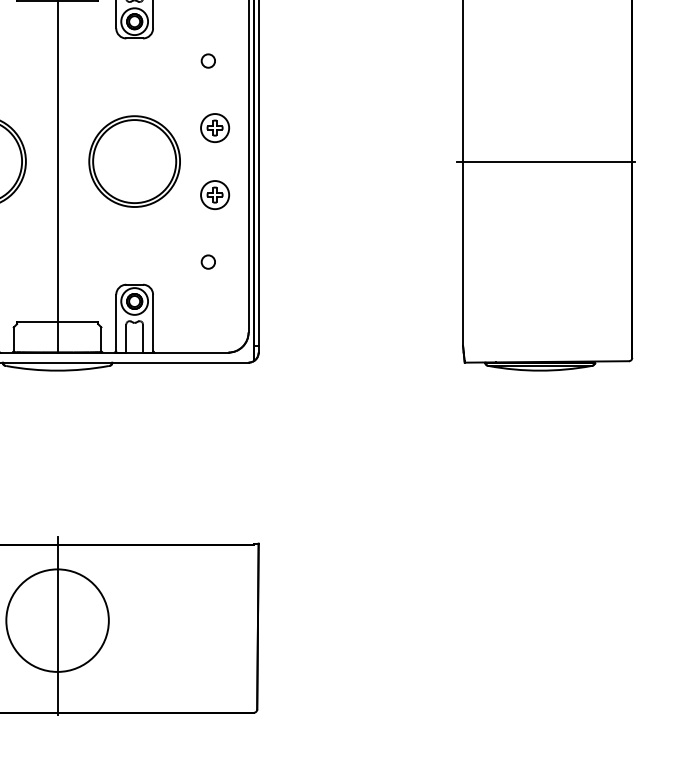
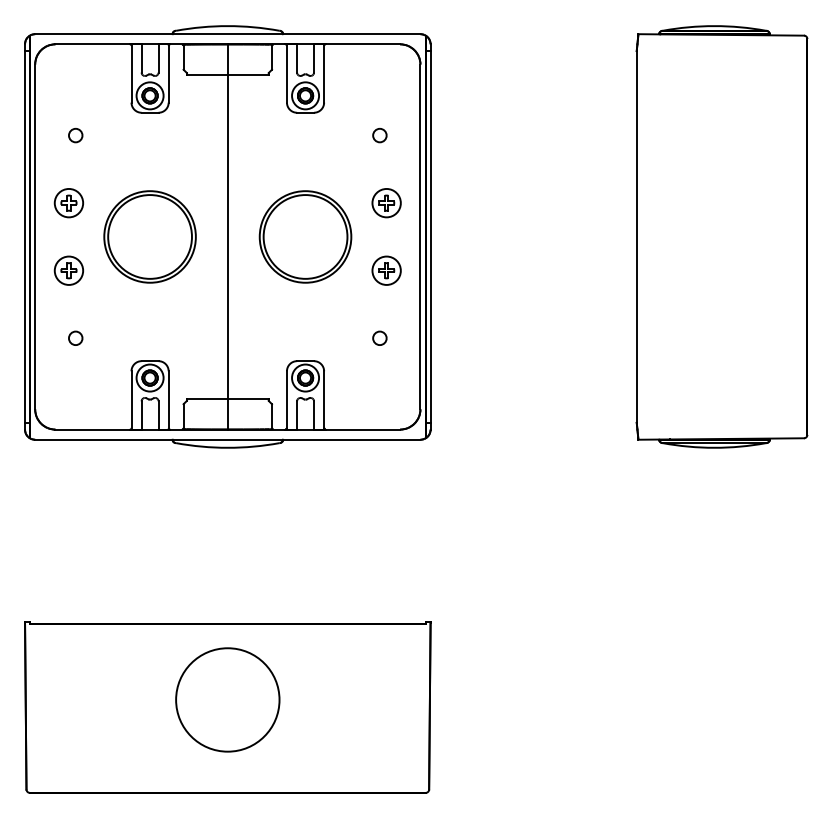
line: (545, 161) -> (719, 236), removed
line: (57, 626) -> (227, 705), removed

